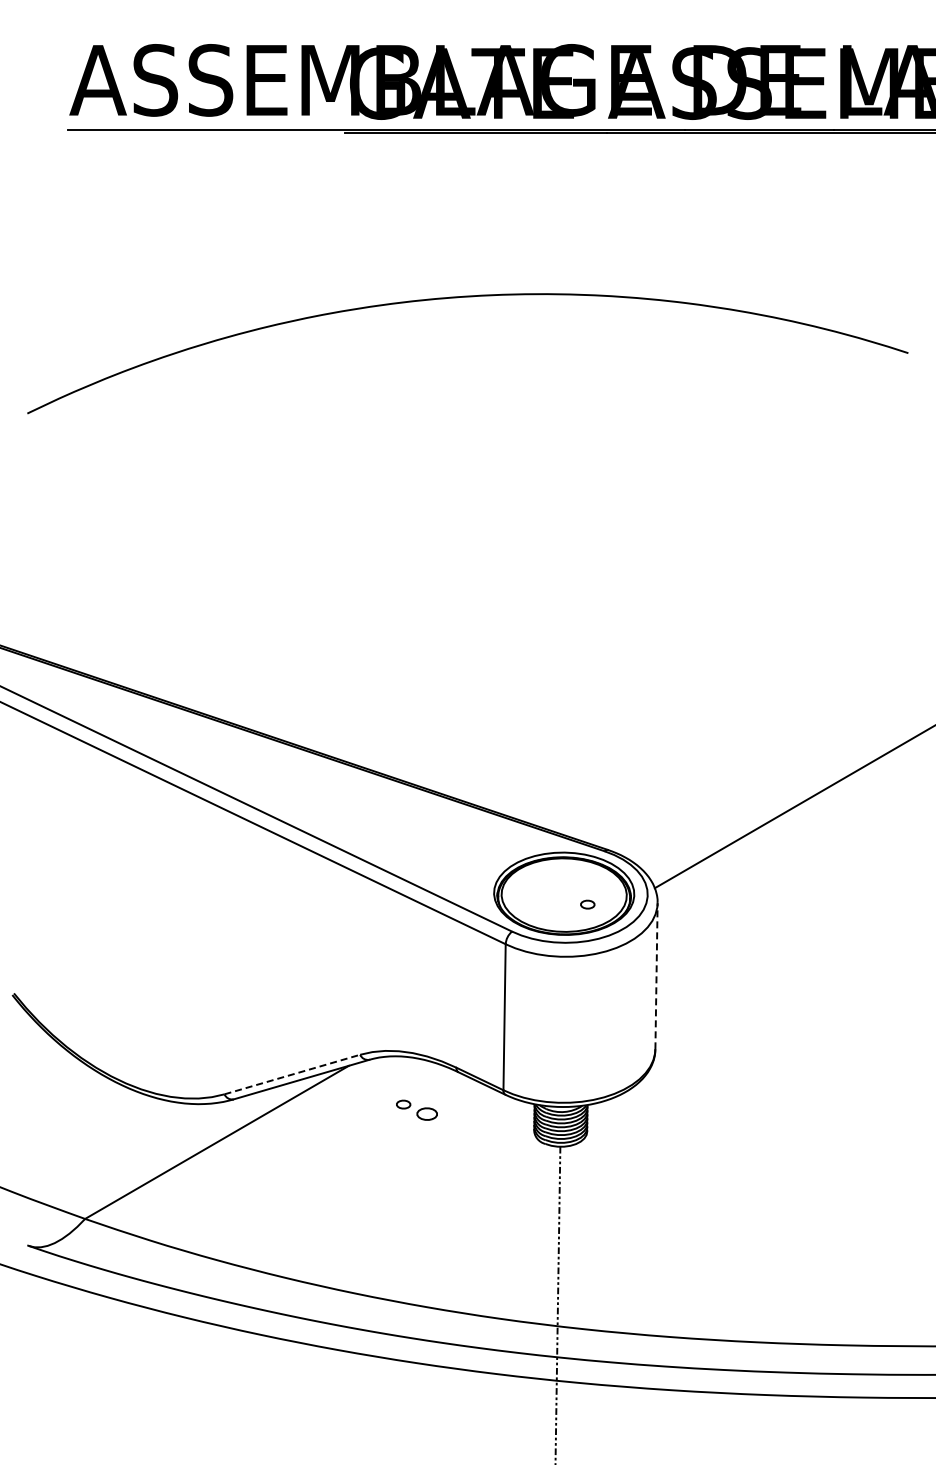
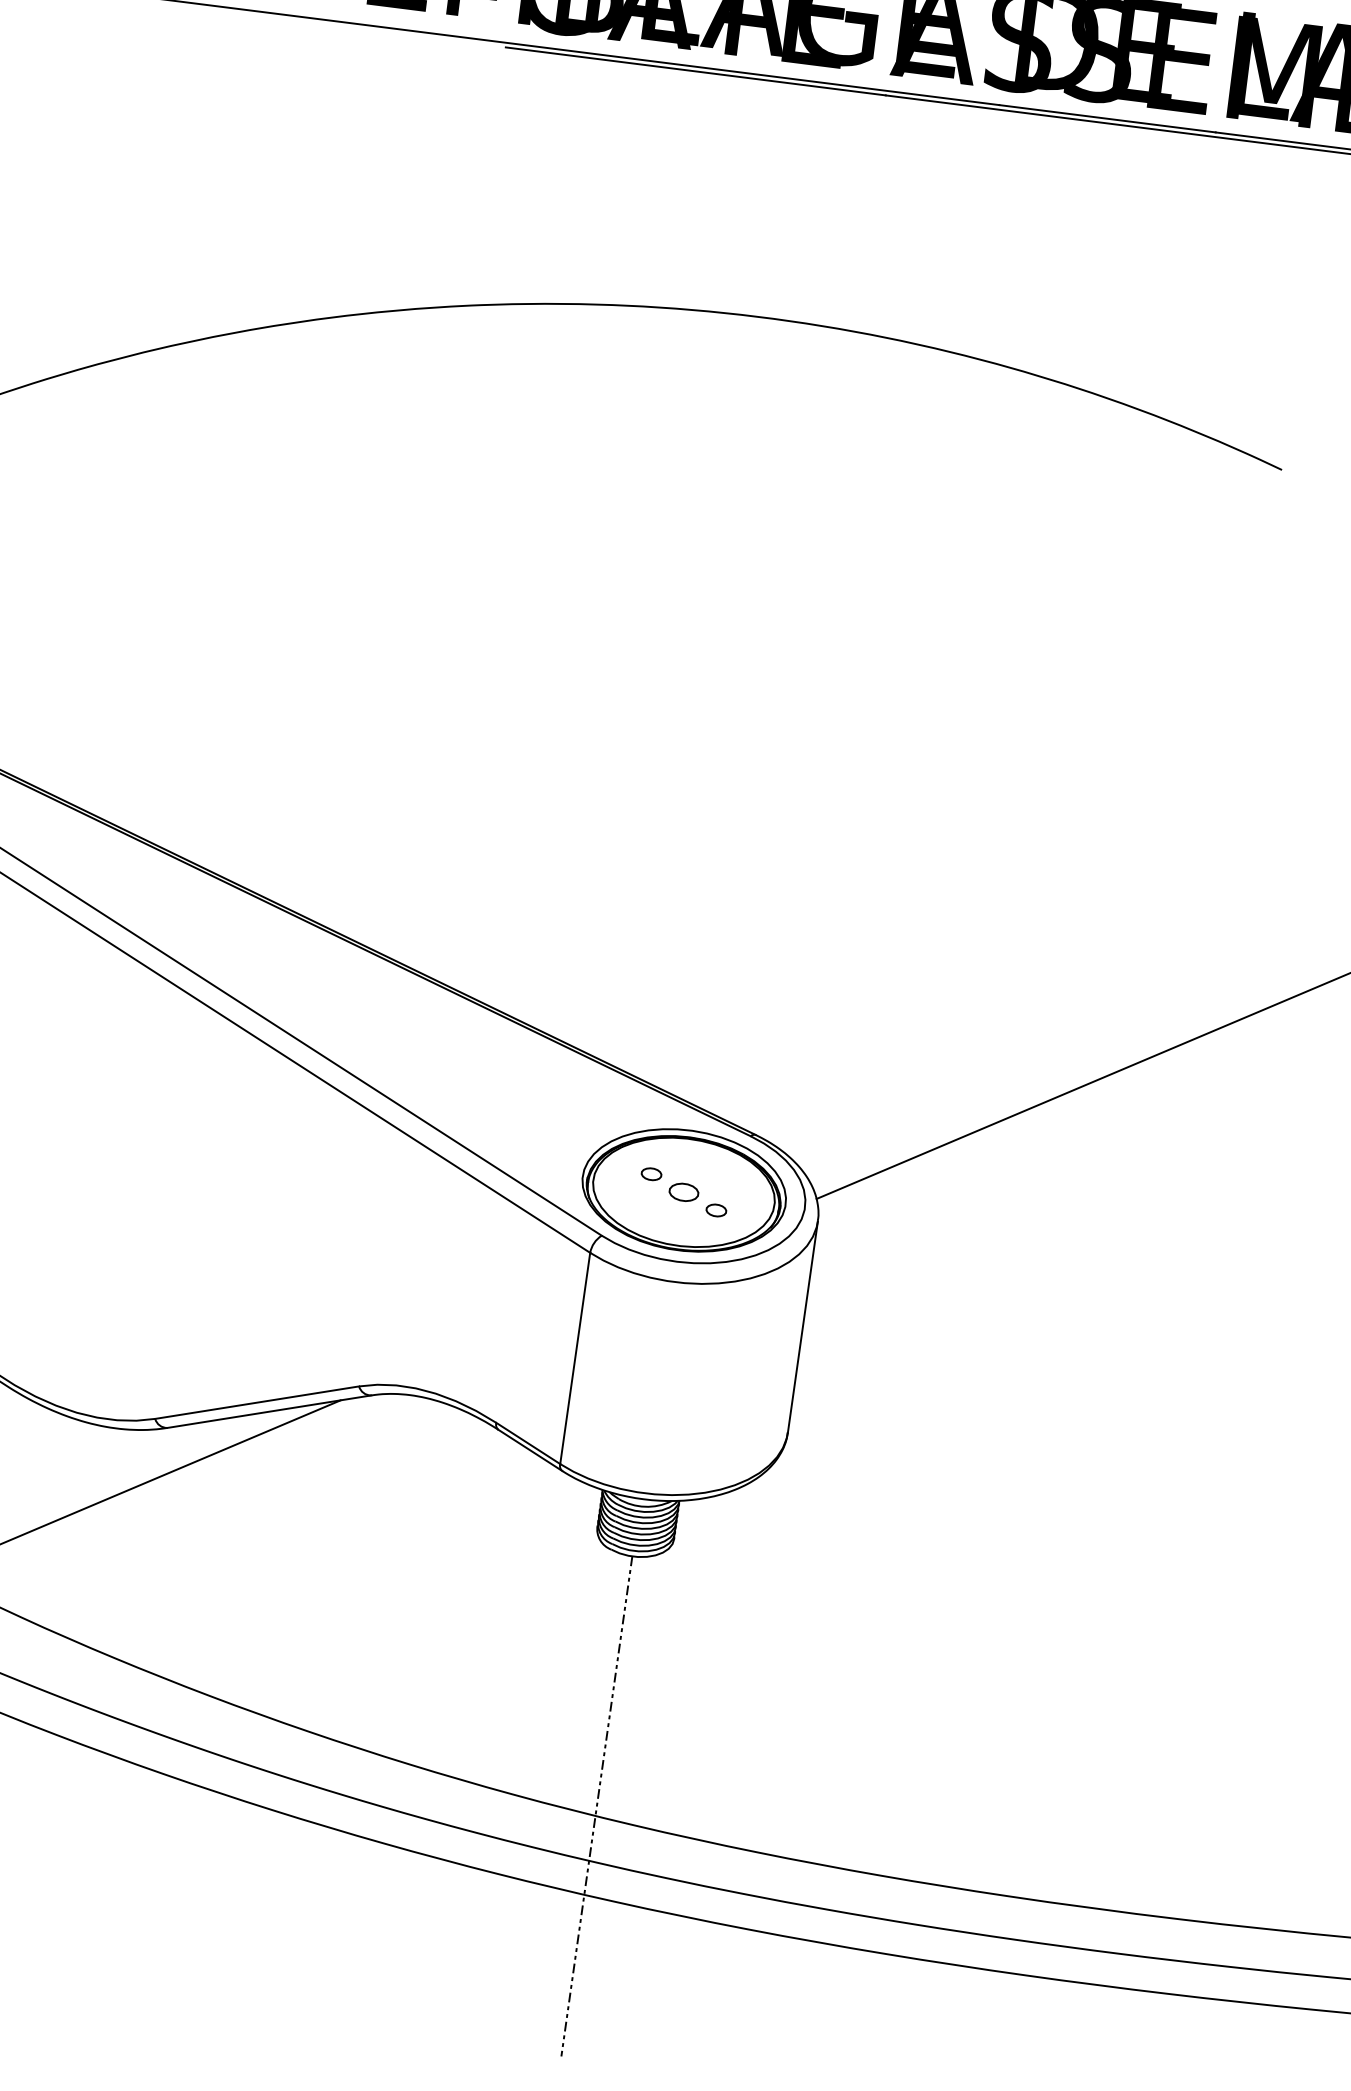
line: (656, 975) -> (803, 1325), dashed -> solid
line: (292, 1074) -> (257, 1402), dashed -> solid
part: (416, 1109) -> (669, 1183), moved

